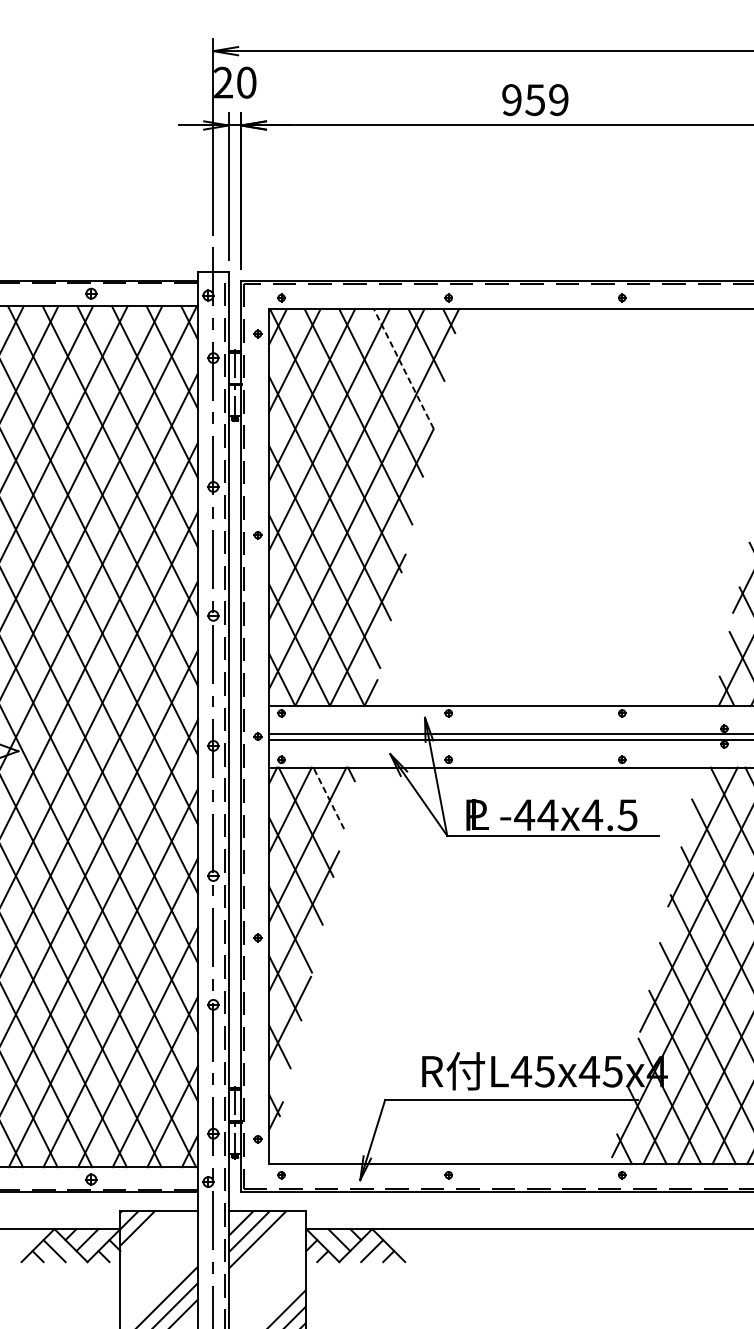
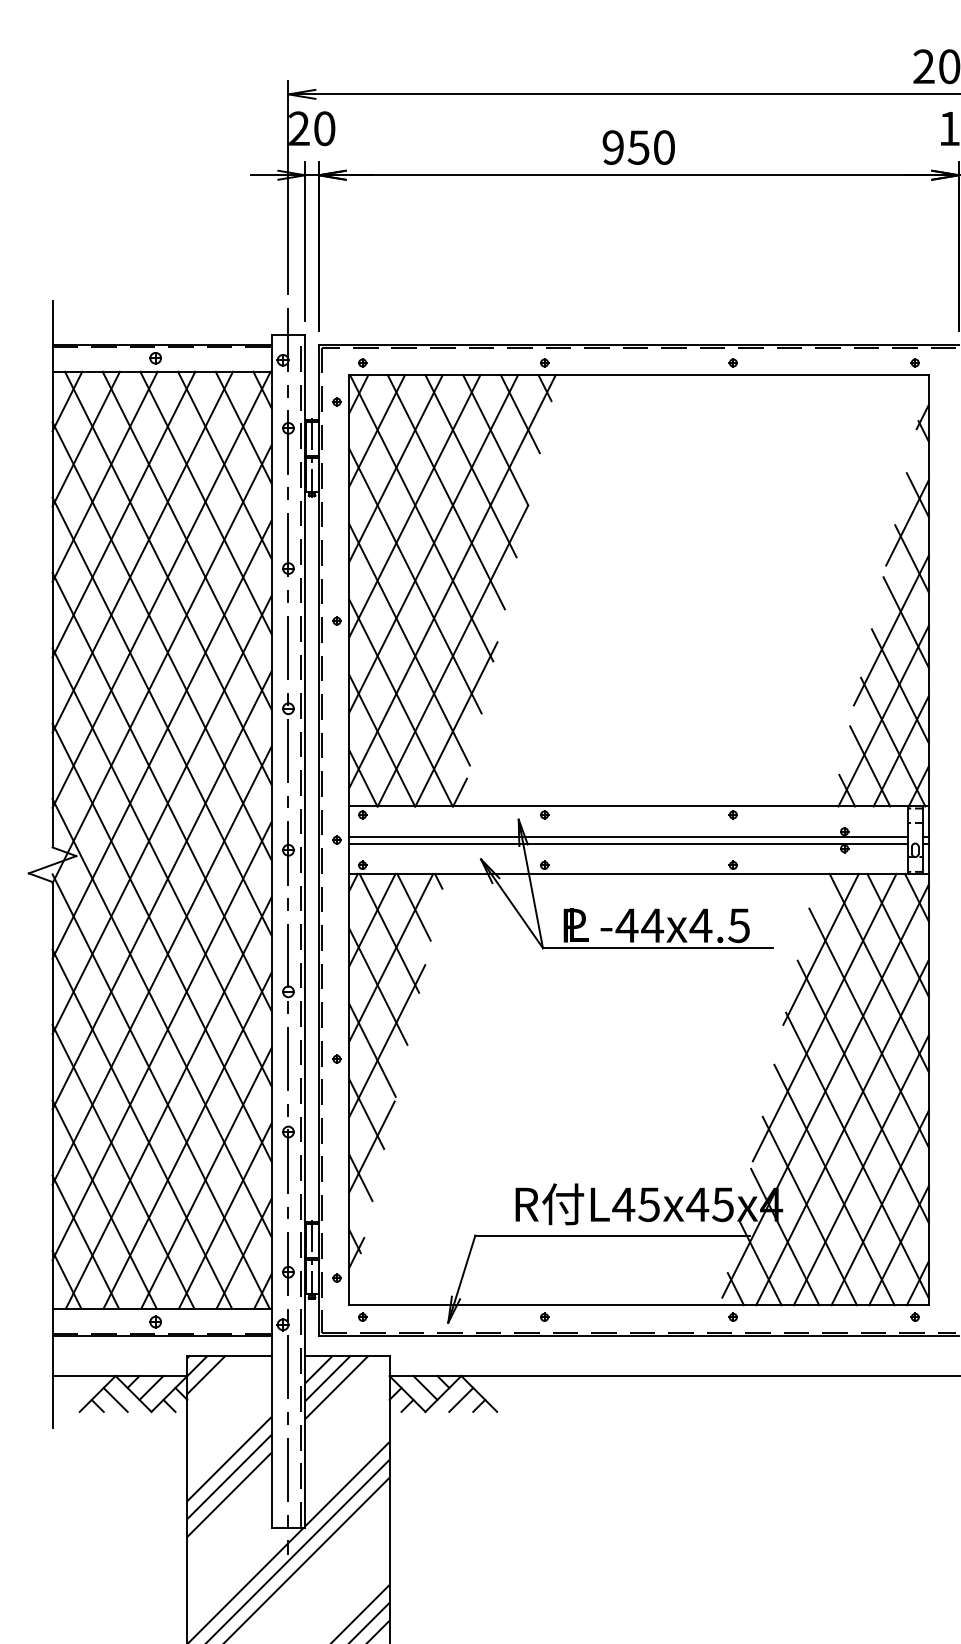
text: (558, 99) -> (663, 147), 959 -> 950
line: (403, 369) -> (495, 440), dashed -> solid
line: (328, 797) -> (413, 906), dashed -> solid

